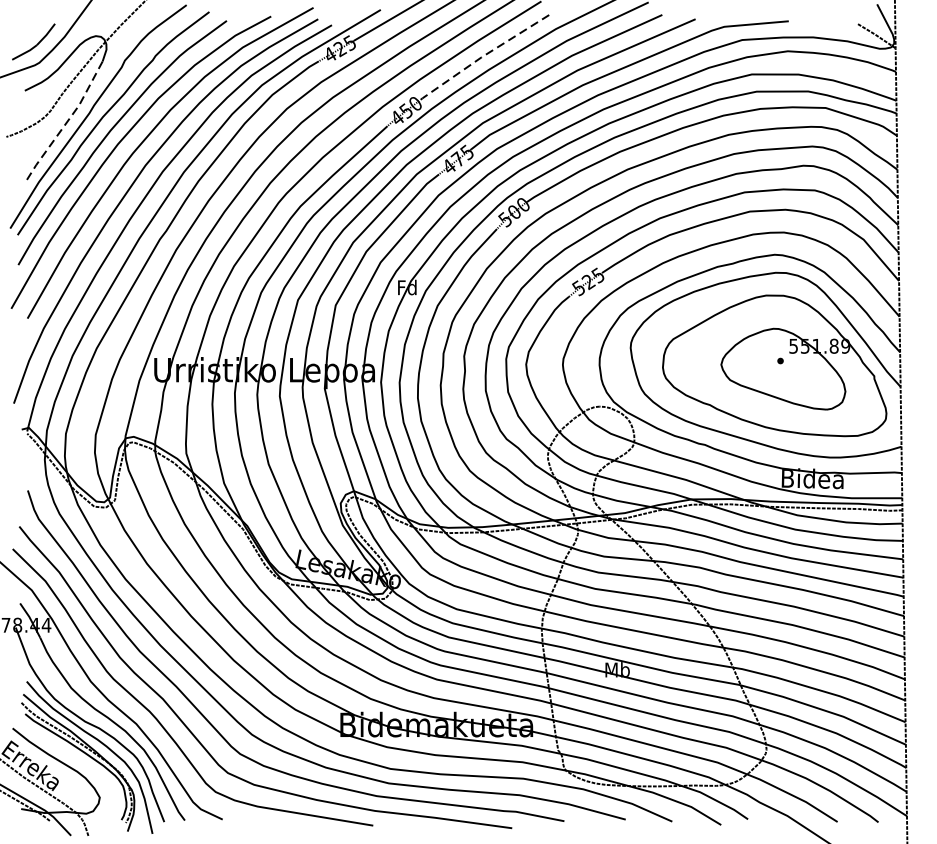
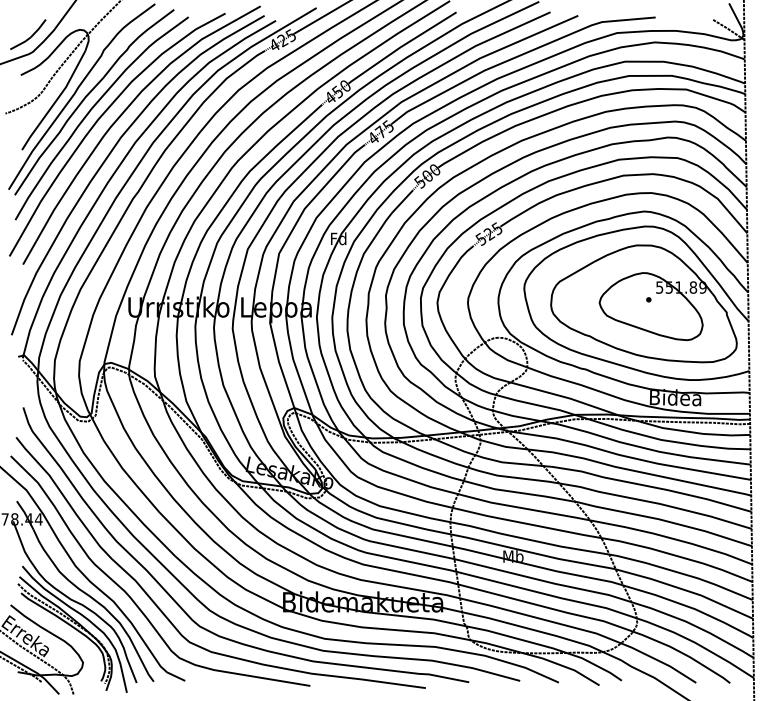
line: (481, 57) -> (400, 47), dashed -> solid
line: (66, 122) -> (55, 101), dashed -> solid

